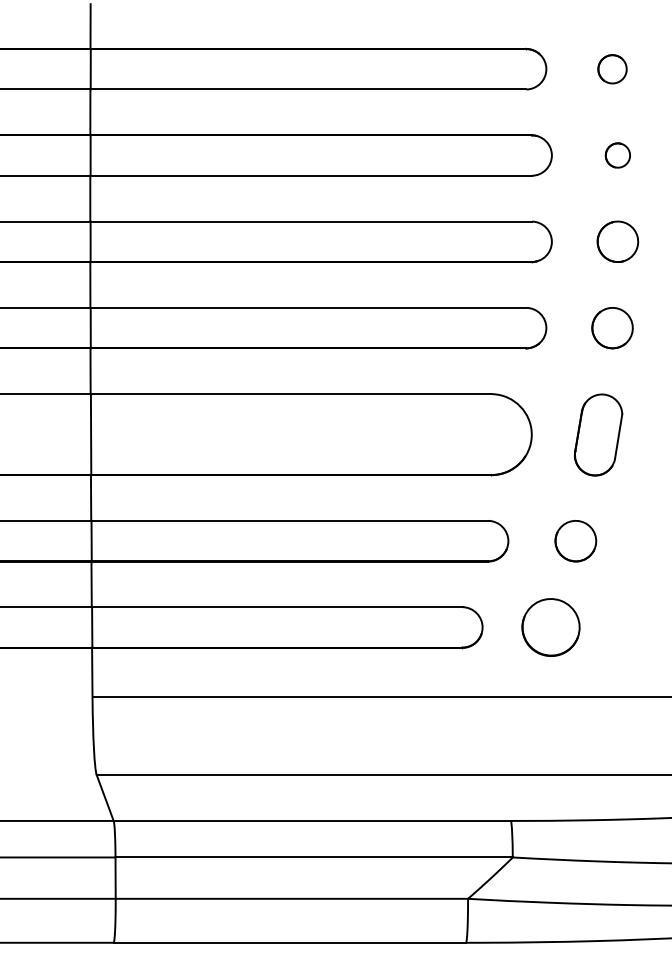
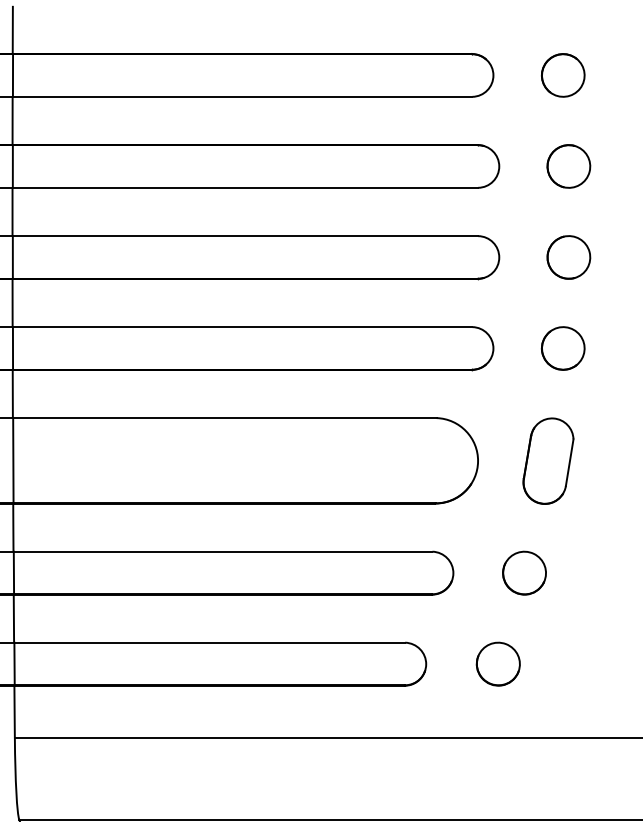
part: (612, 69) -> (563, 75), size x1.43
part: (617, 155) -> (568, 166), size x1.67
part: (550, 627) -> (497, 664), size x0.71

